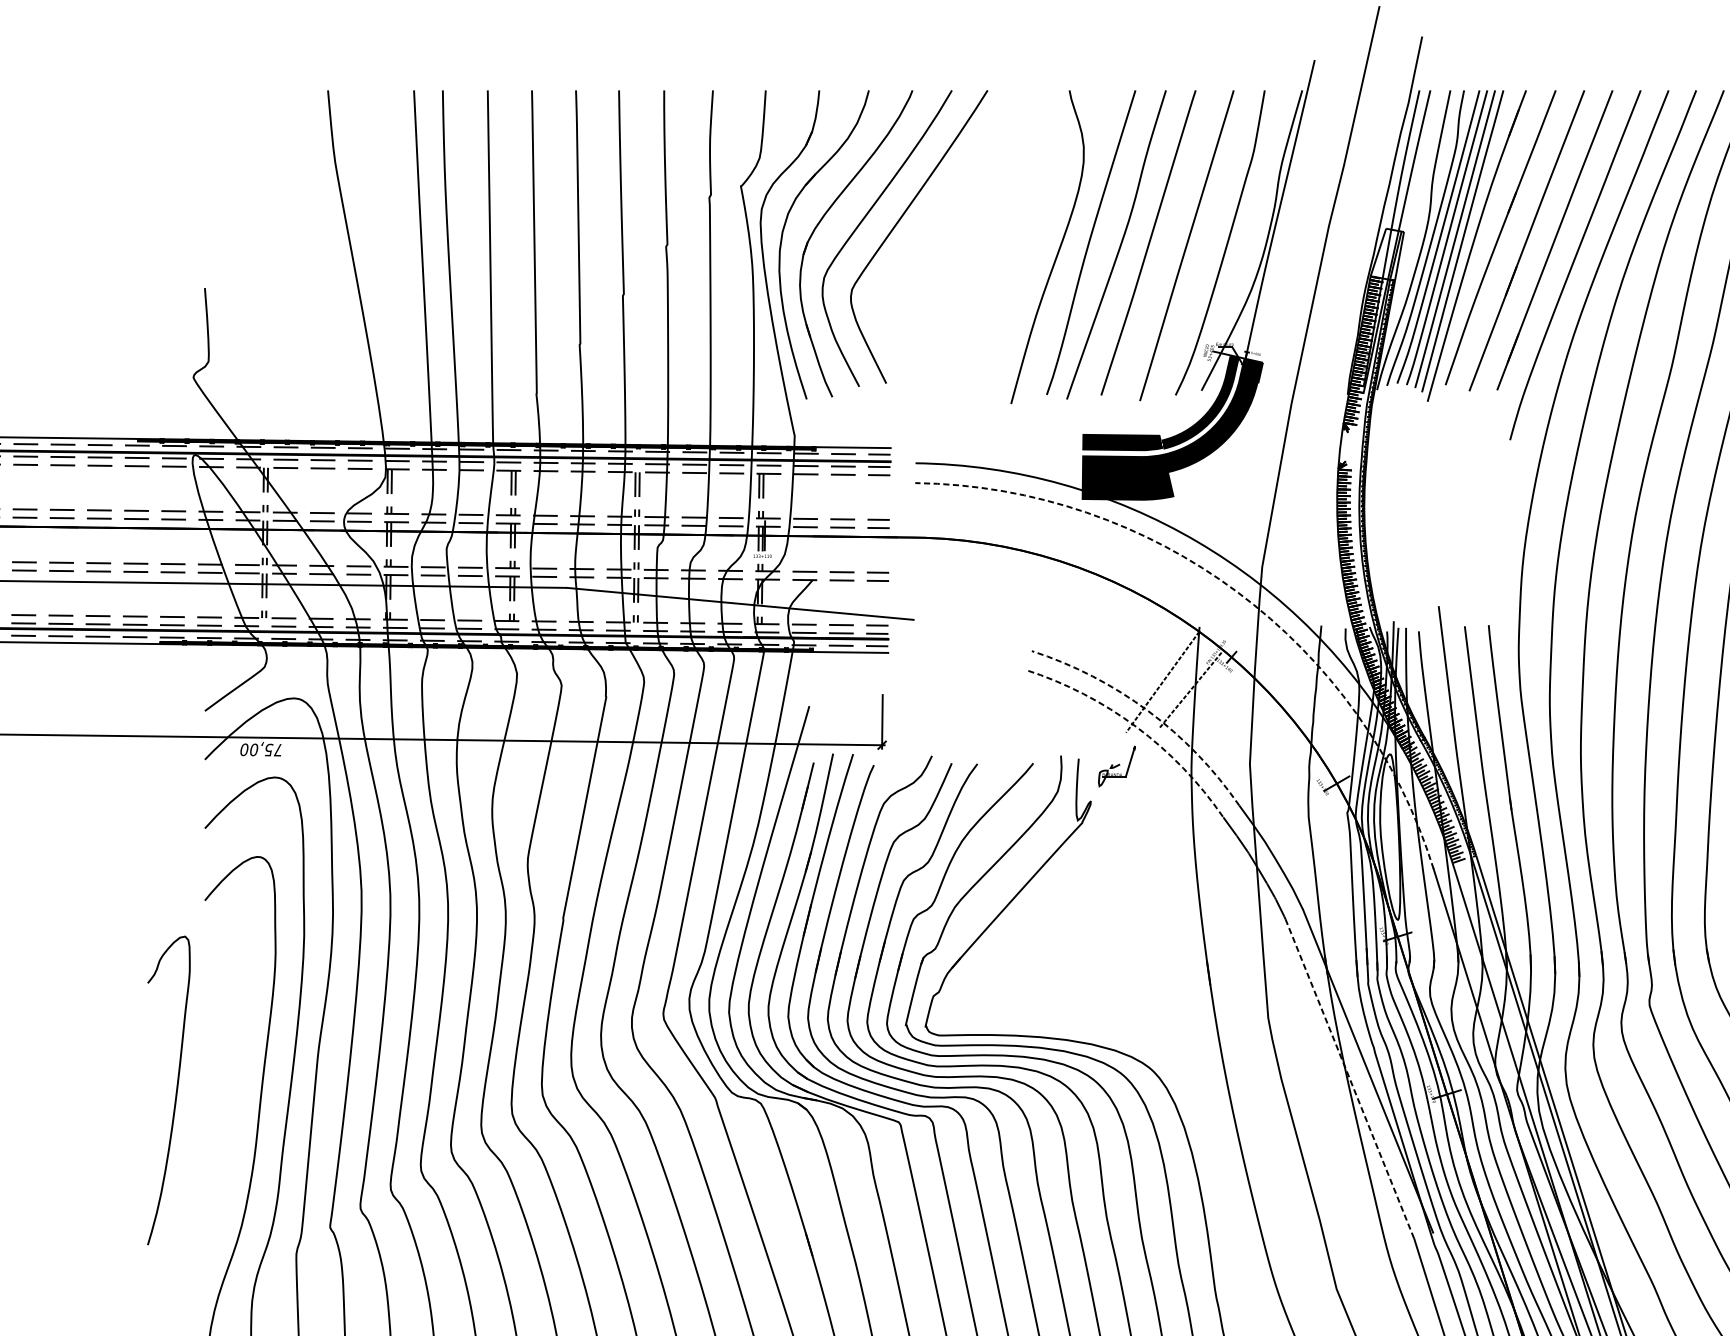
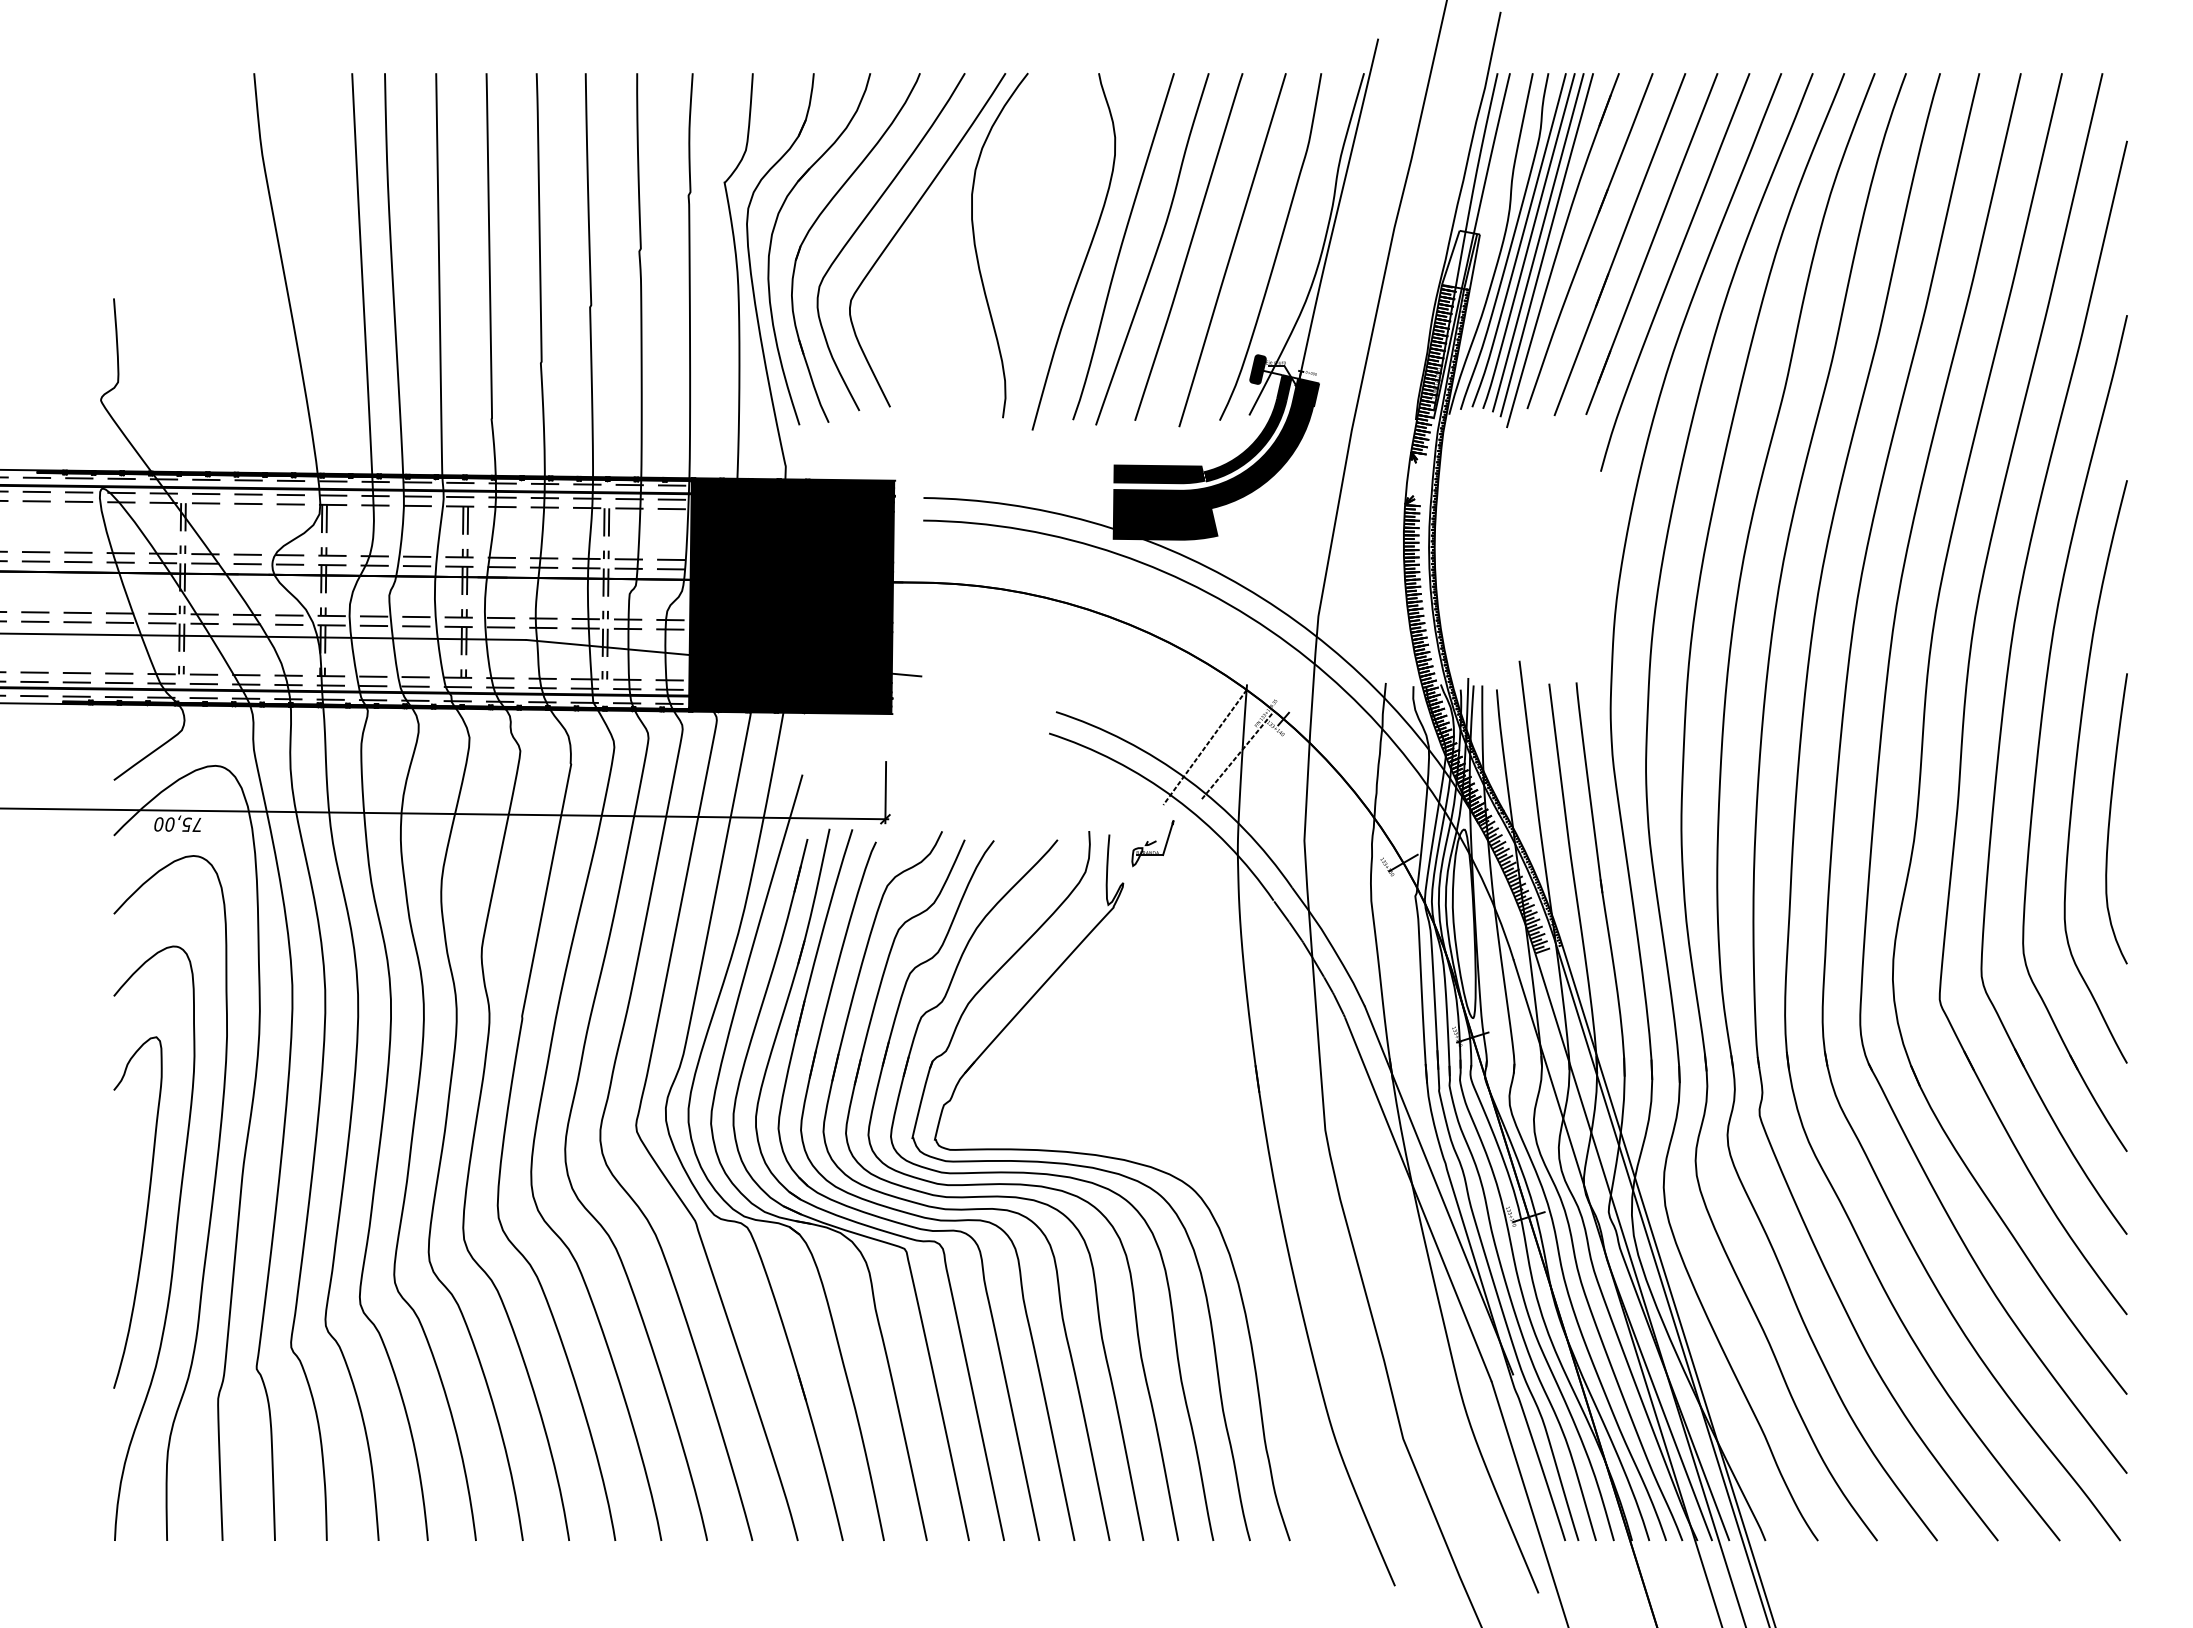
curve: (962, 243) -> (976, 247), added
fill: (1208, 350) -> (1257, 369), added
fill: (799, 549) -> (791, 596), added
arc: (1236, 591) -> (1289, 644), dashed -> solid
line: (1148, 711) -> (1188, 780), dashed -> solid
line: (1136, 727) -> (1175, 798), dashed -> solid
line: (1350, 1079) -> (1418, 1200), dashed -> solid
curve: (175, 1093) -> (145, 1215), moved

